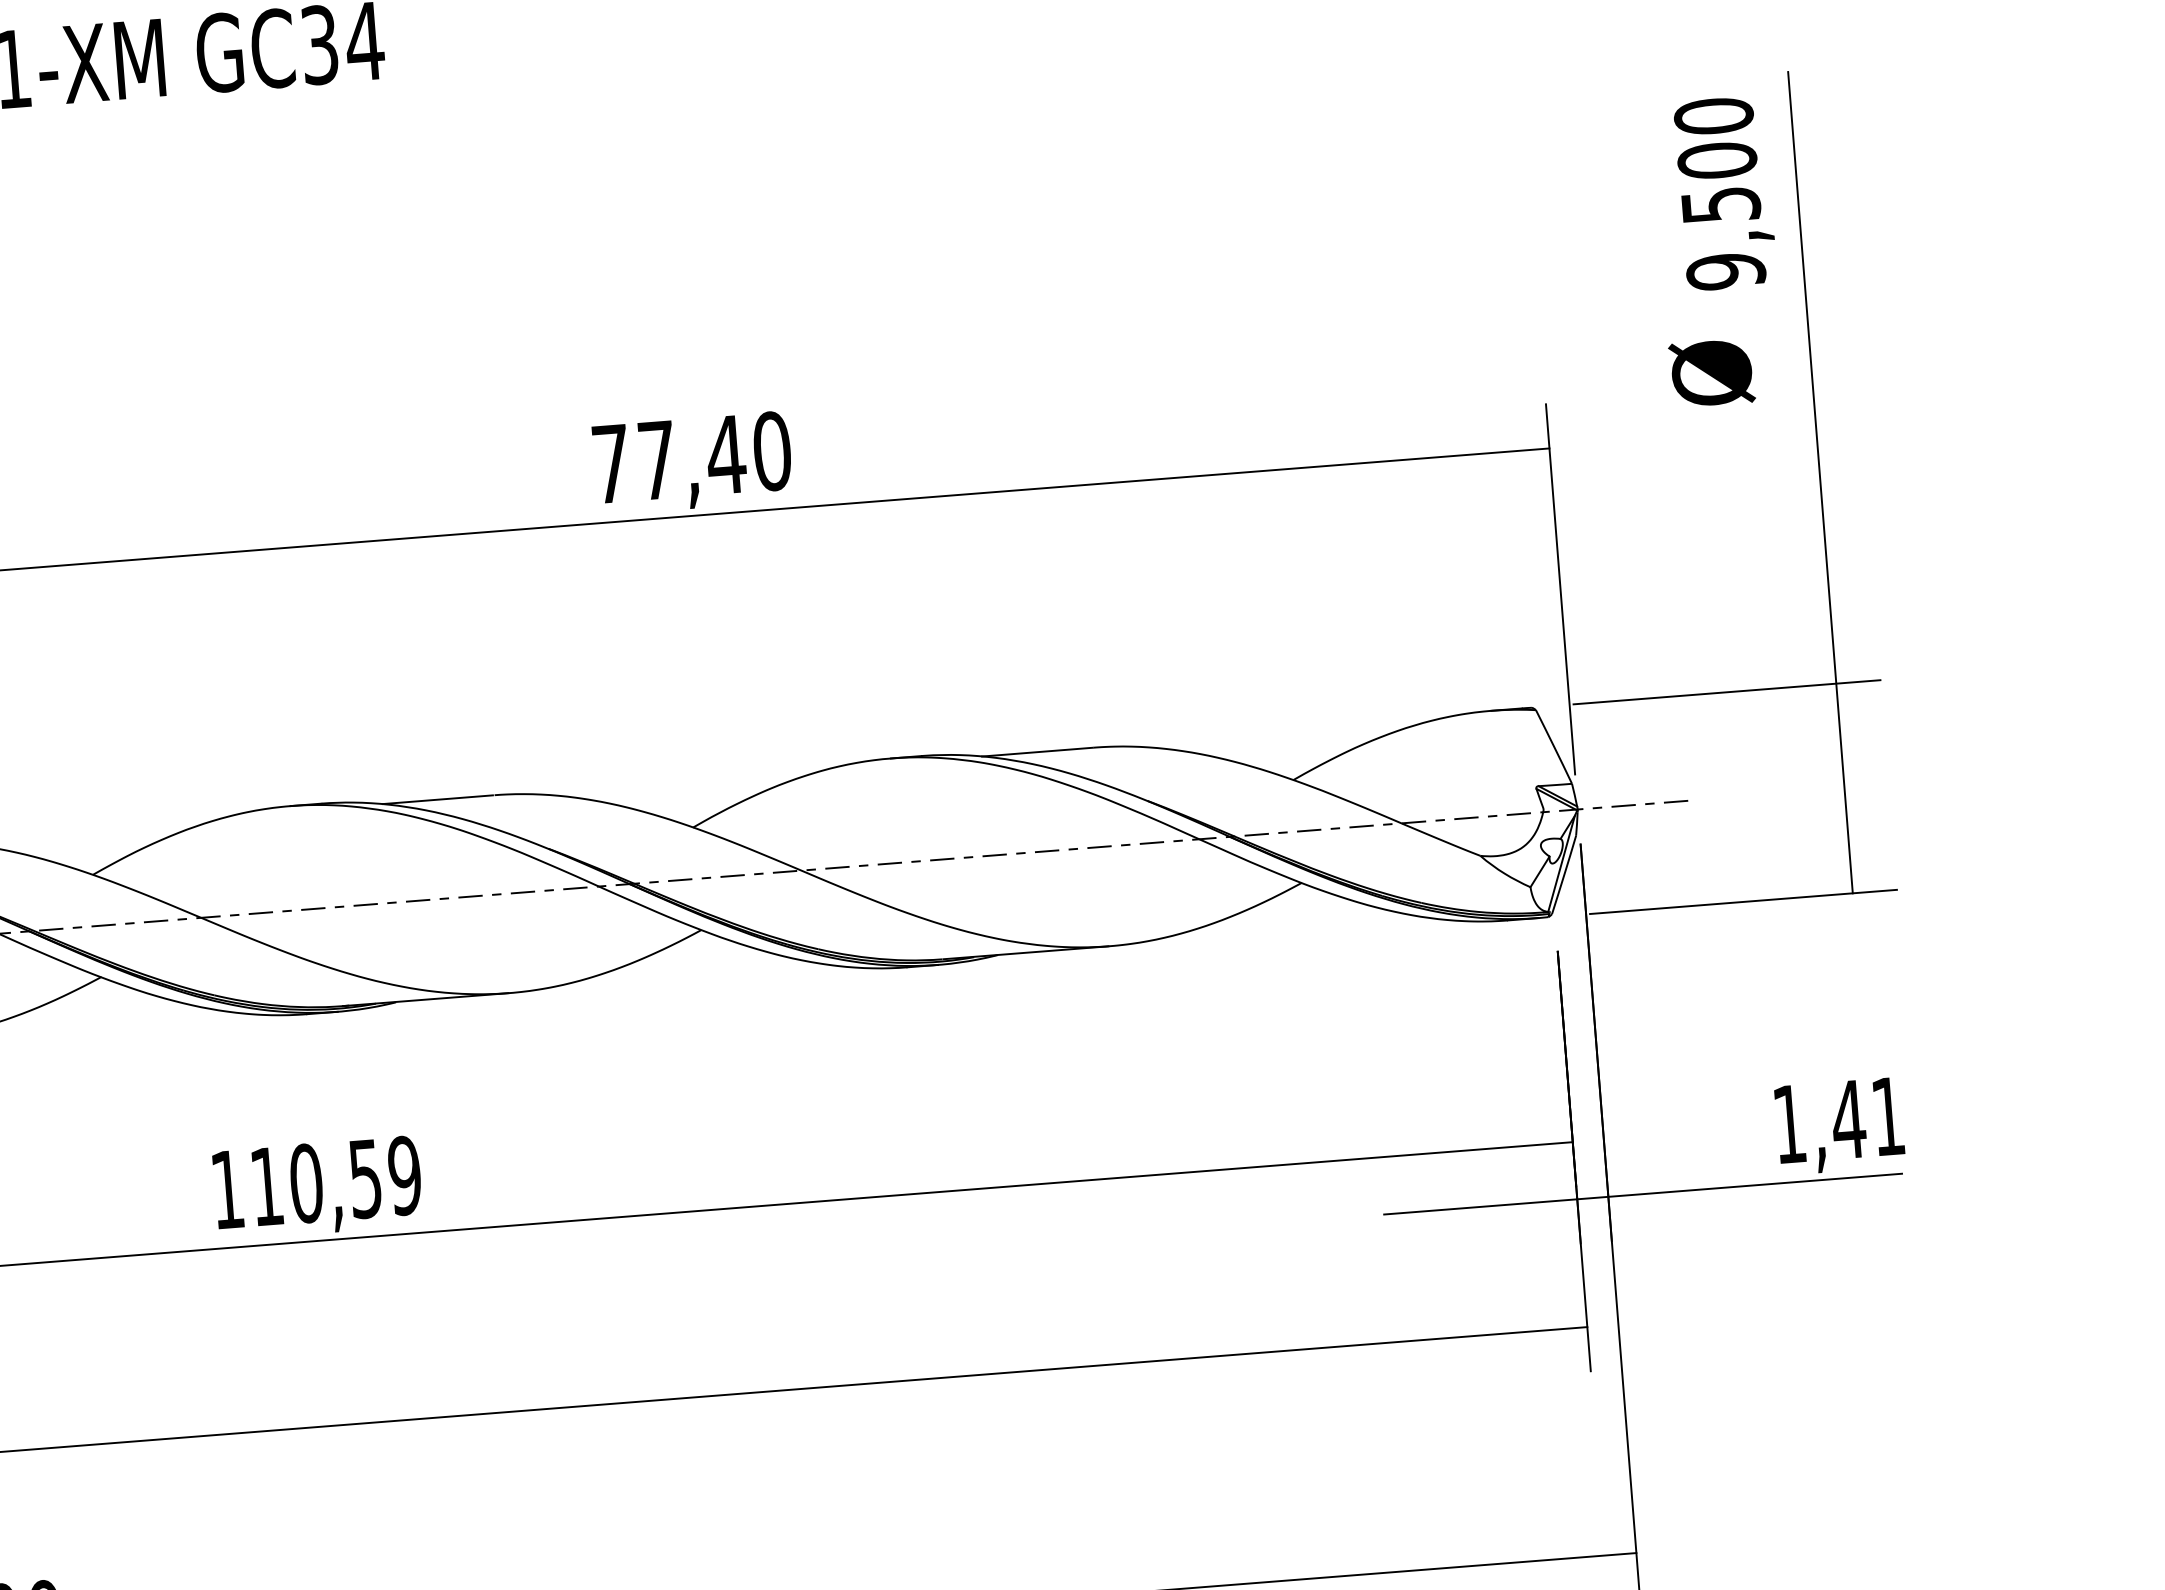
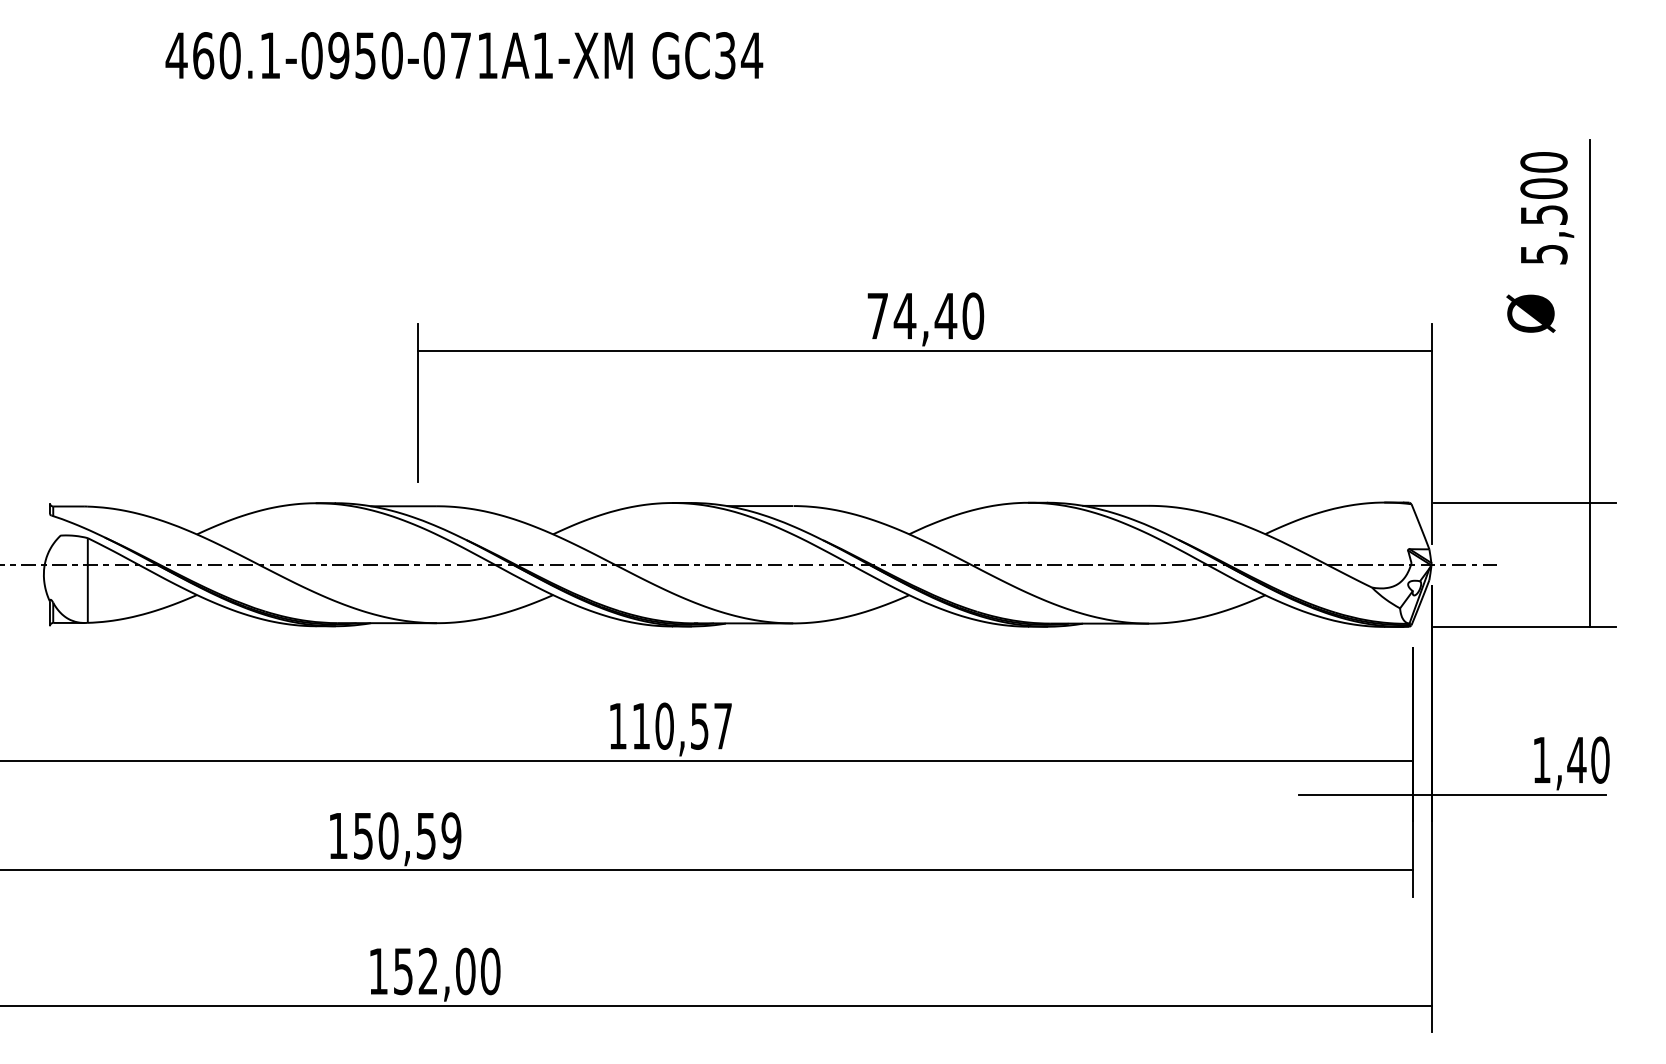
text: (1725, 271) -> (1543, 254), 9,500 -> 5,500
text: (656, 460) -> (904, 316), 77,40 -> 74,40
text: (1888, 1115) -> (1600, 759), 1,41 -> 1,40
text: (403, 1174) -> (722, 725), 110,59 -> 110,57

